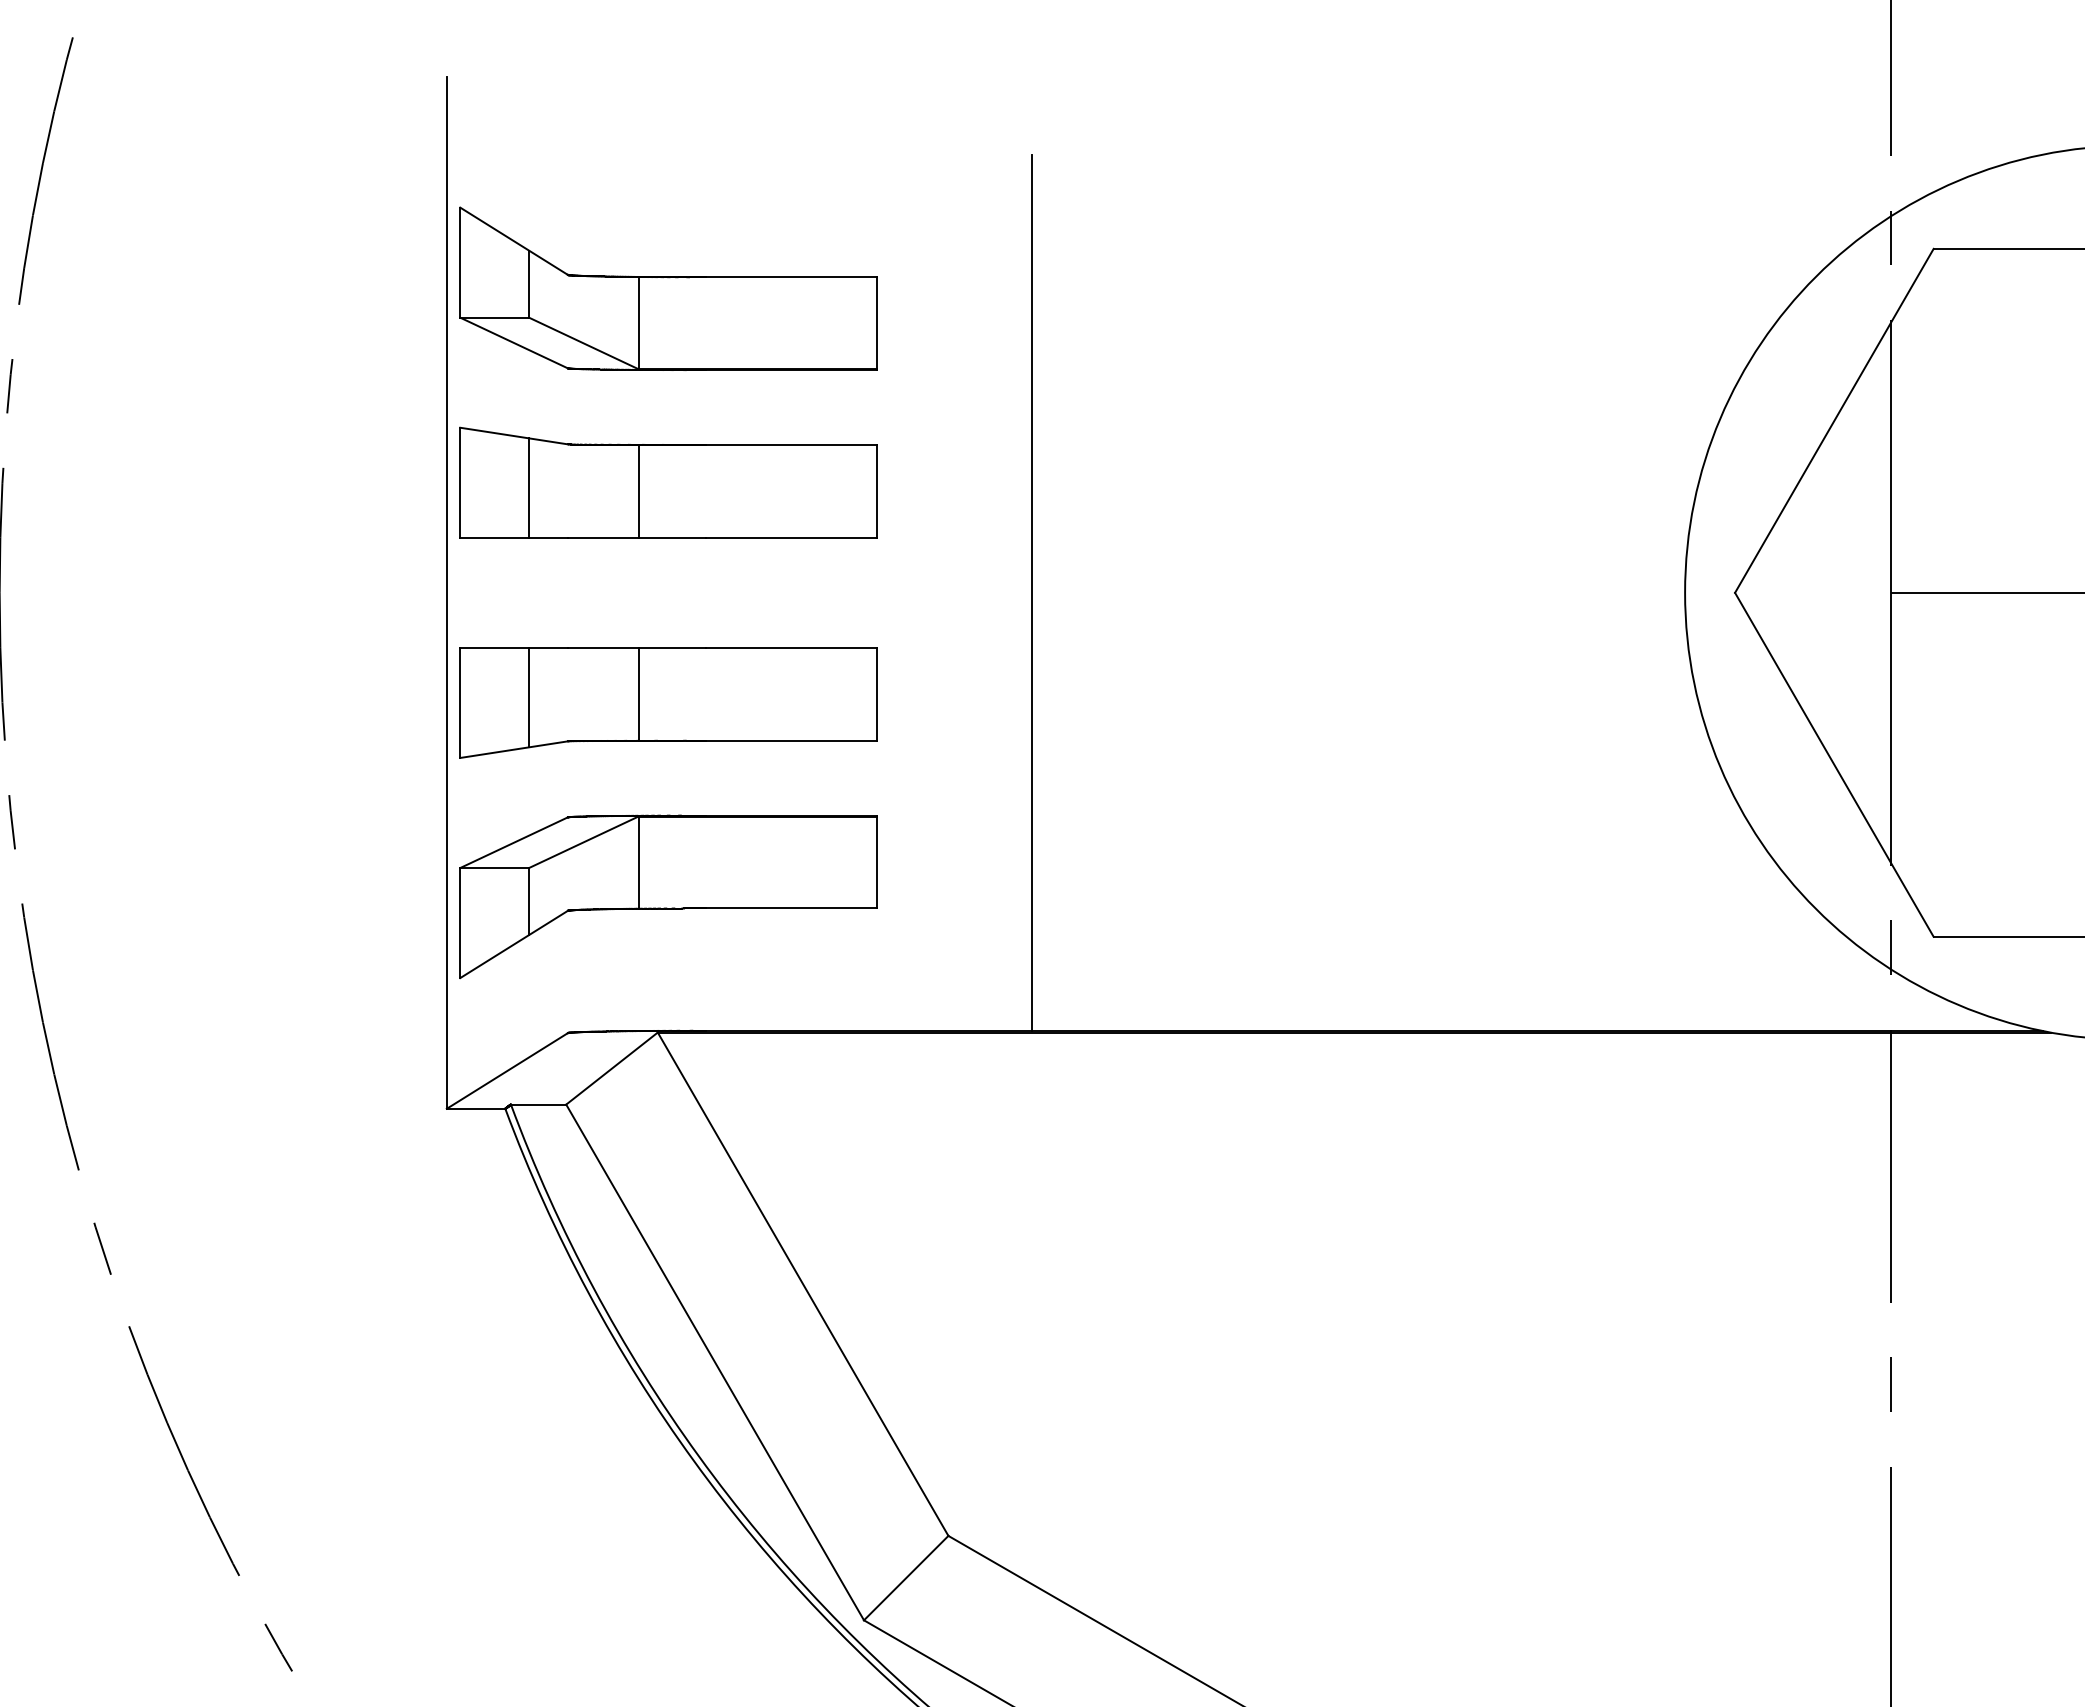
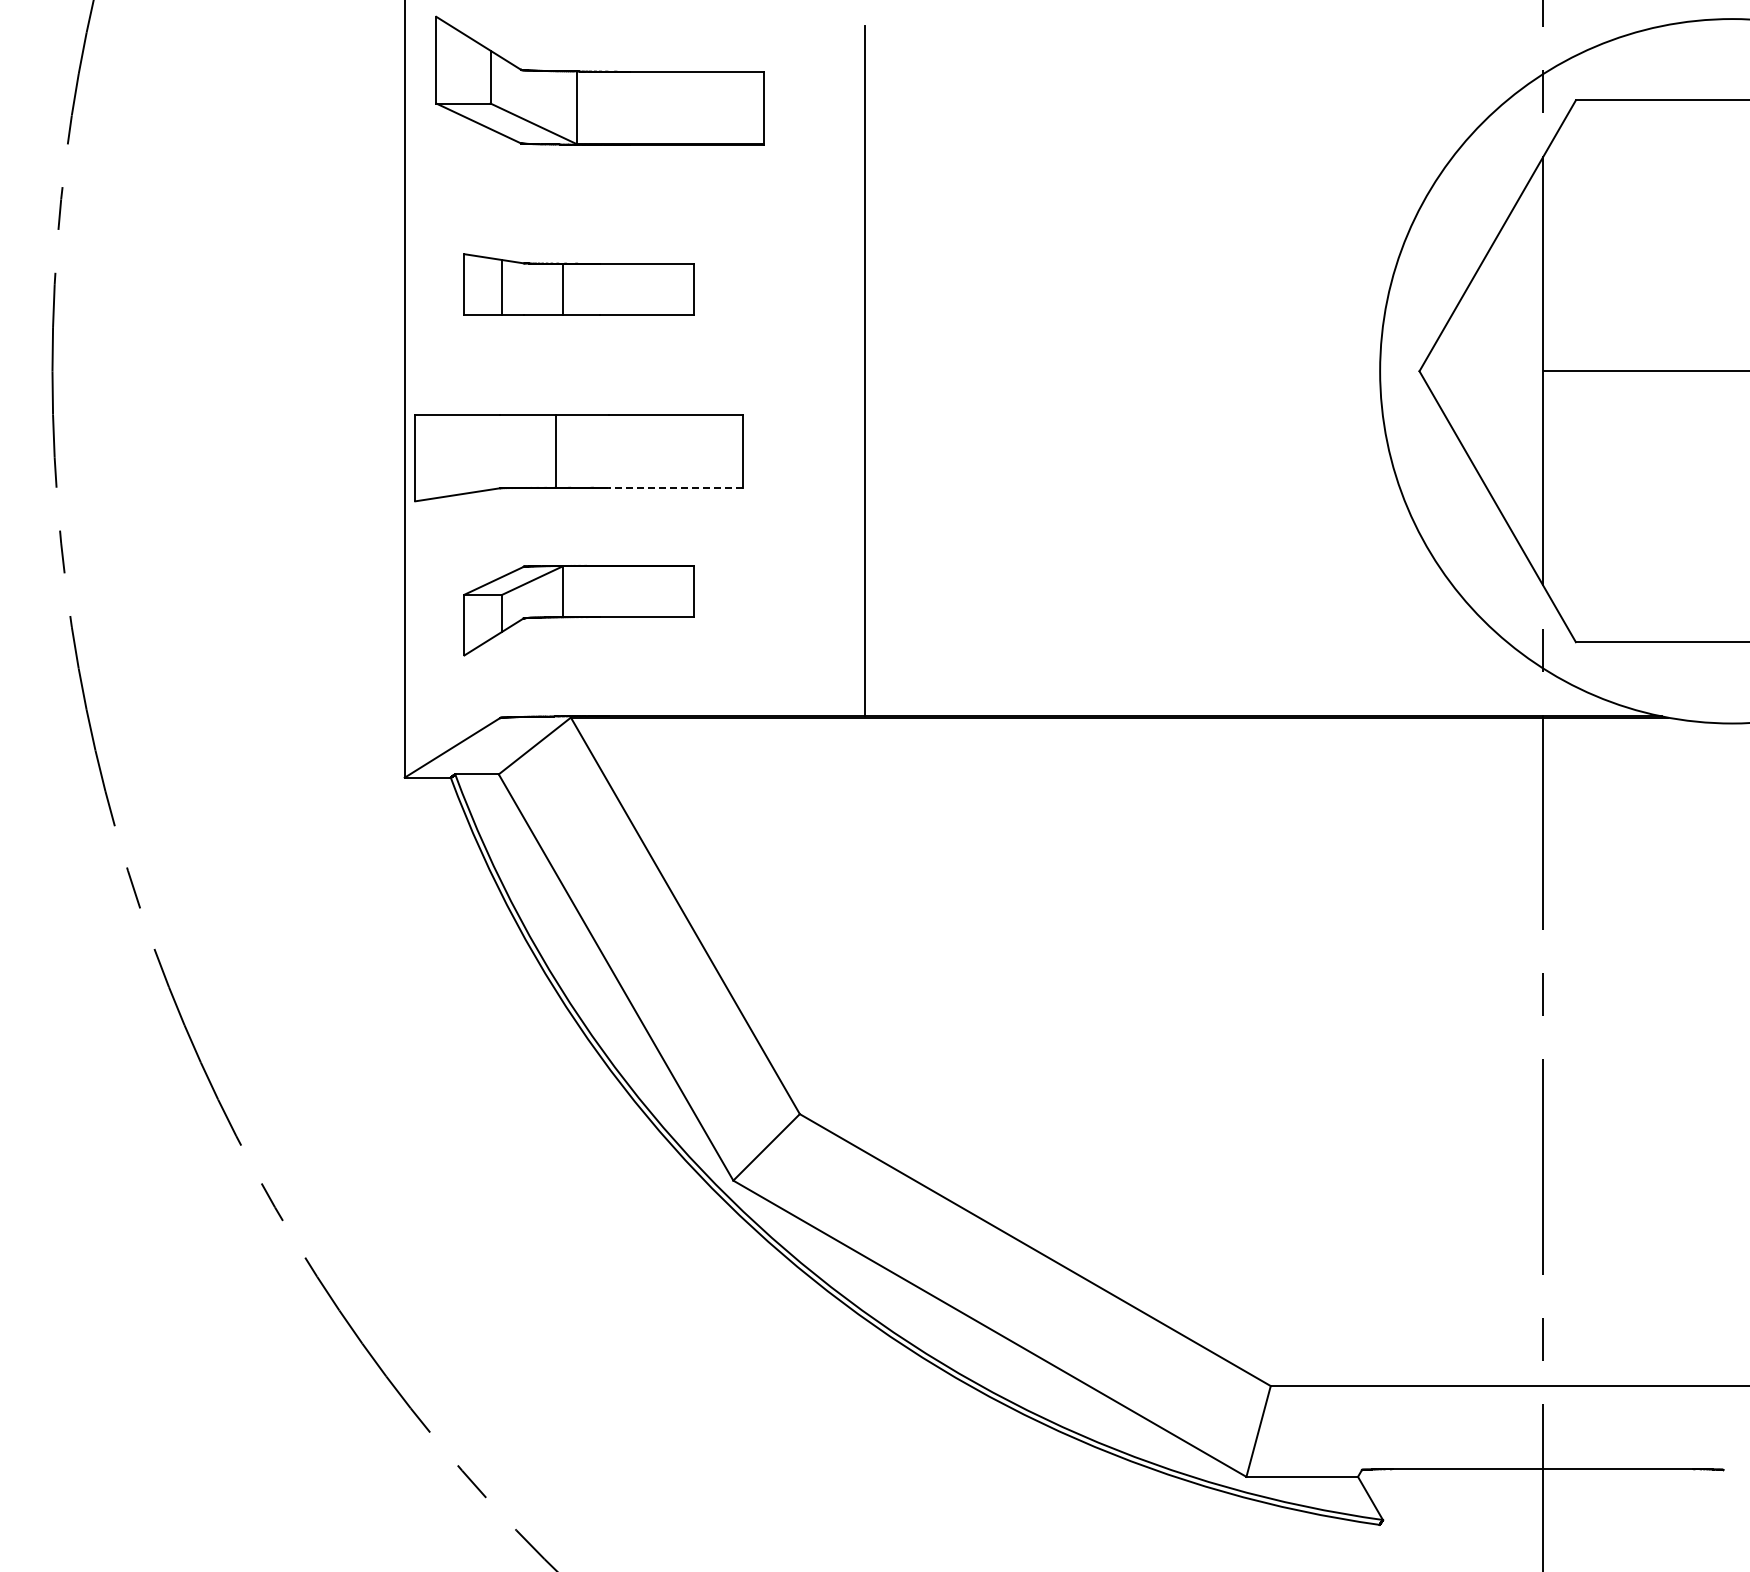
part: (667, 288) -> (599, 80), moved
part: (667, 482) -> (578, 284), size x0.7
line: (529, 697) -> (469, 453), removed
line: (790, 740) -> (675, 487), solid -> dashed
part: (667, 896) -> (578, 610), size x0.7

